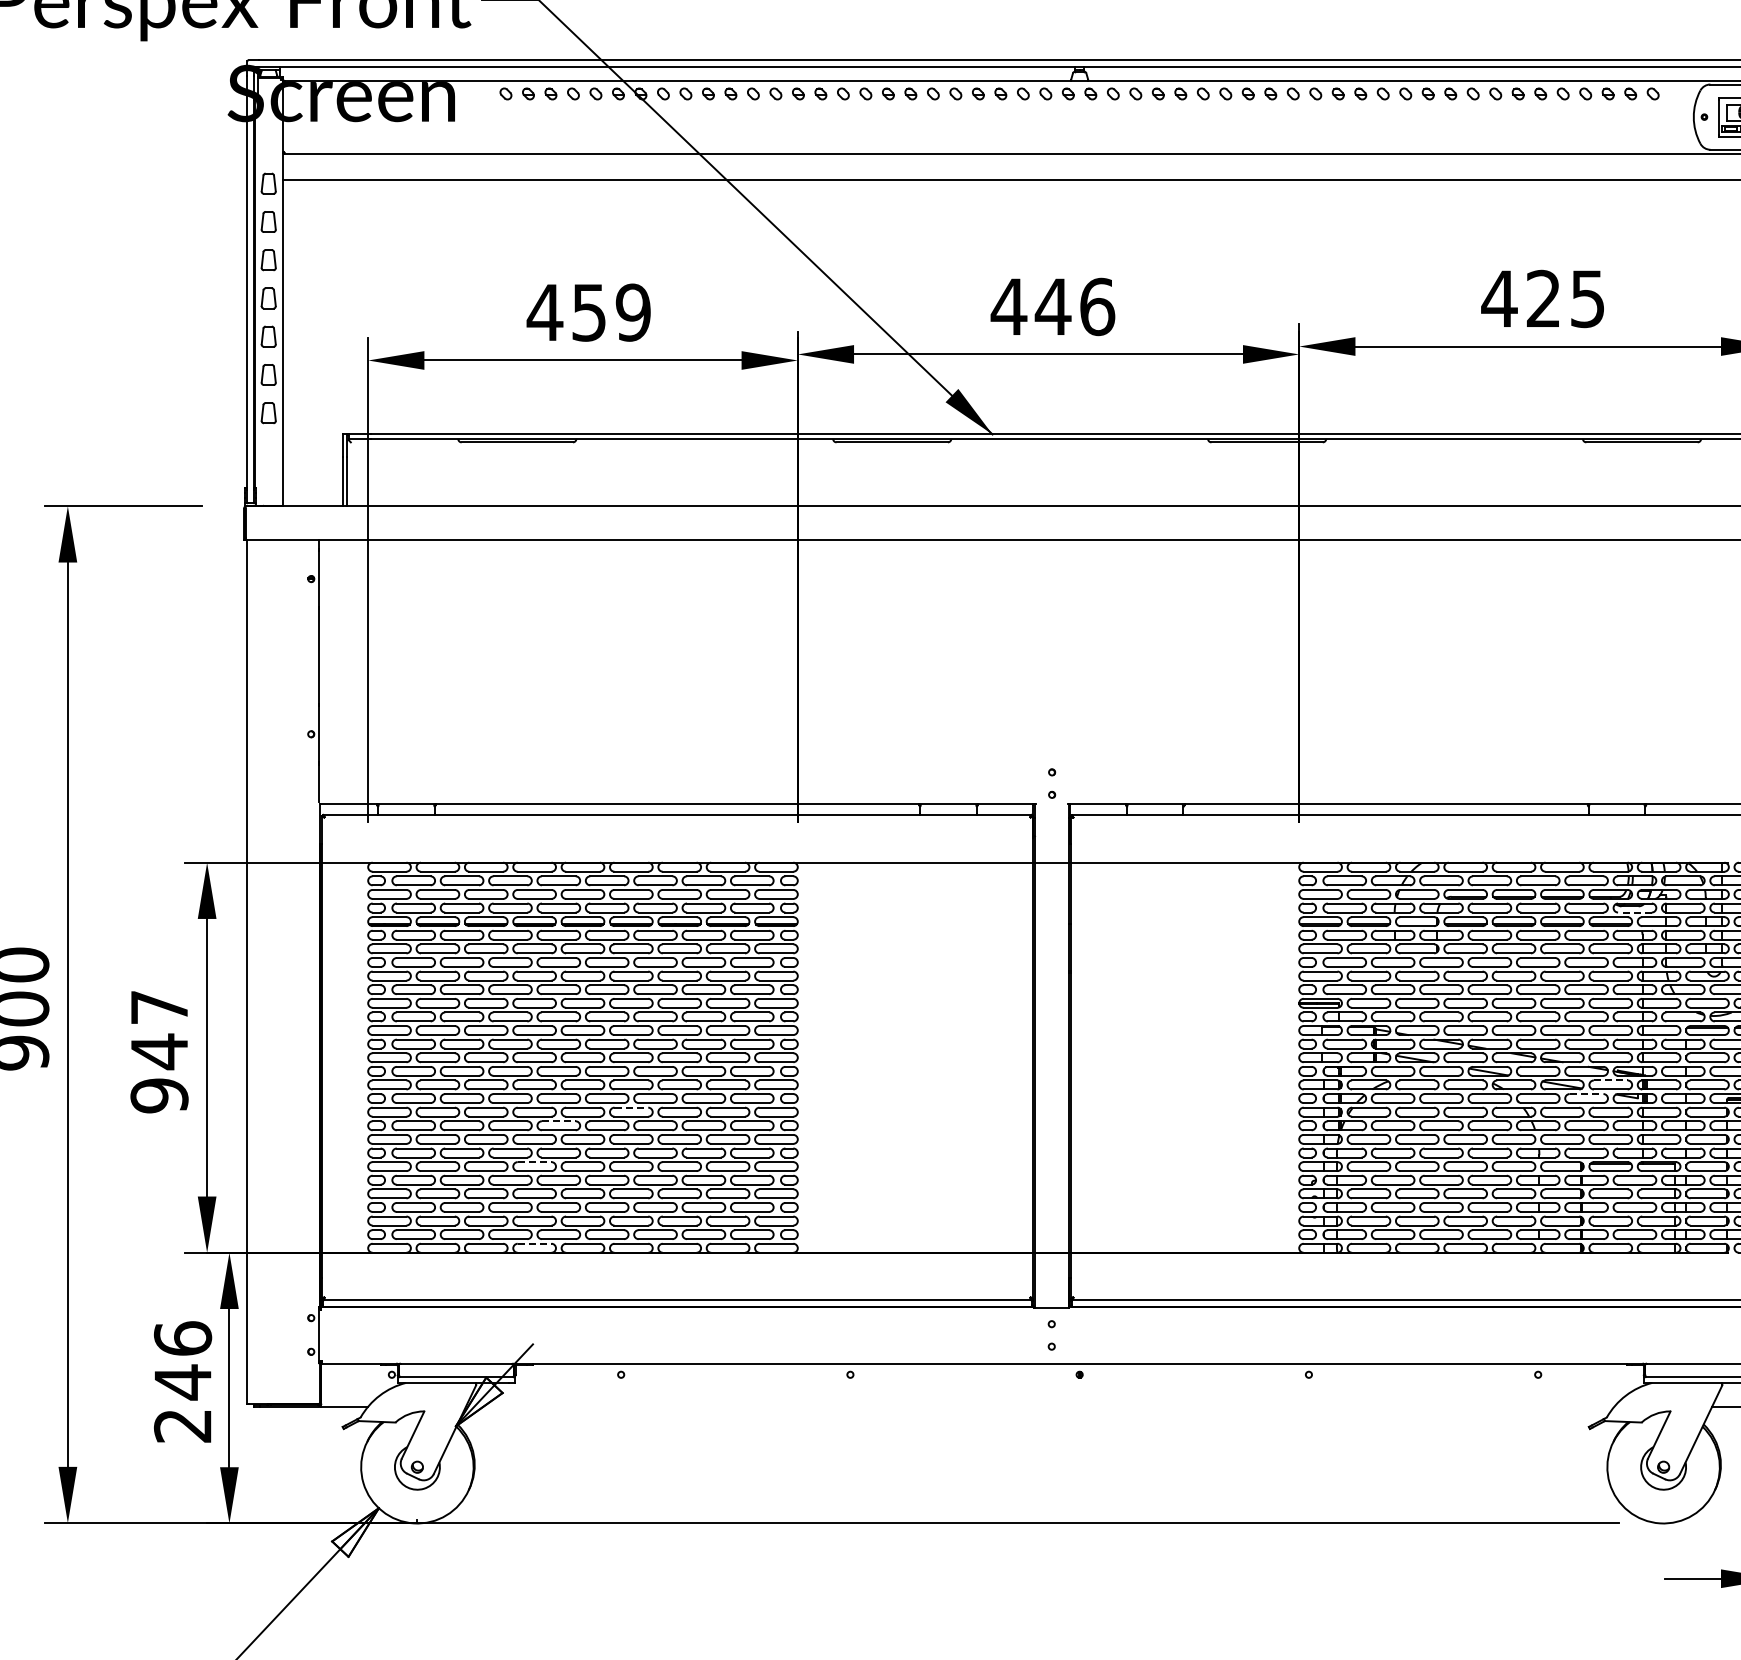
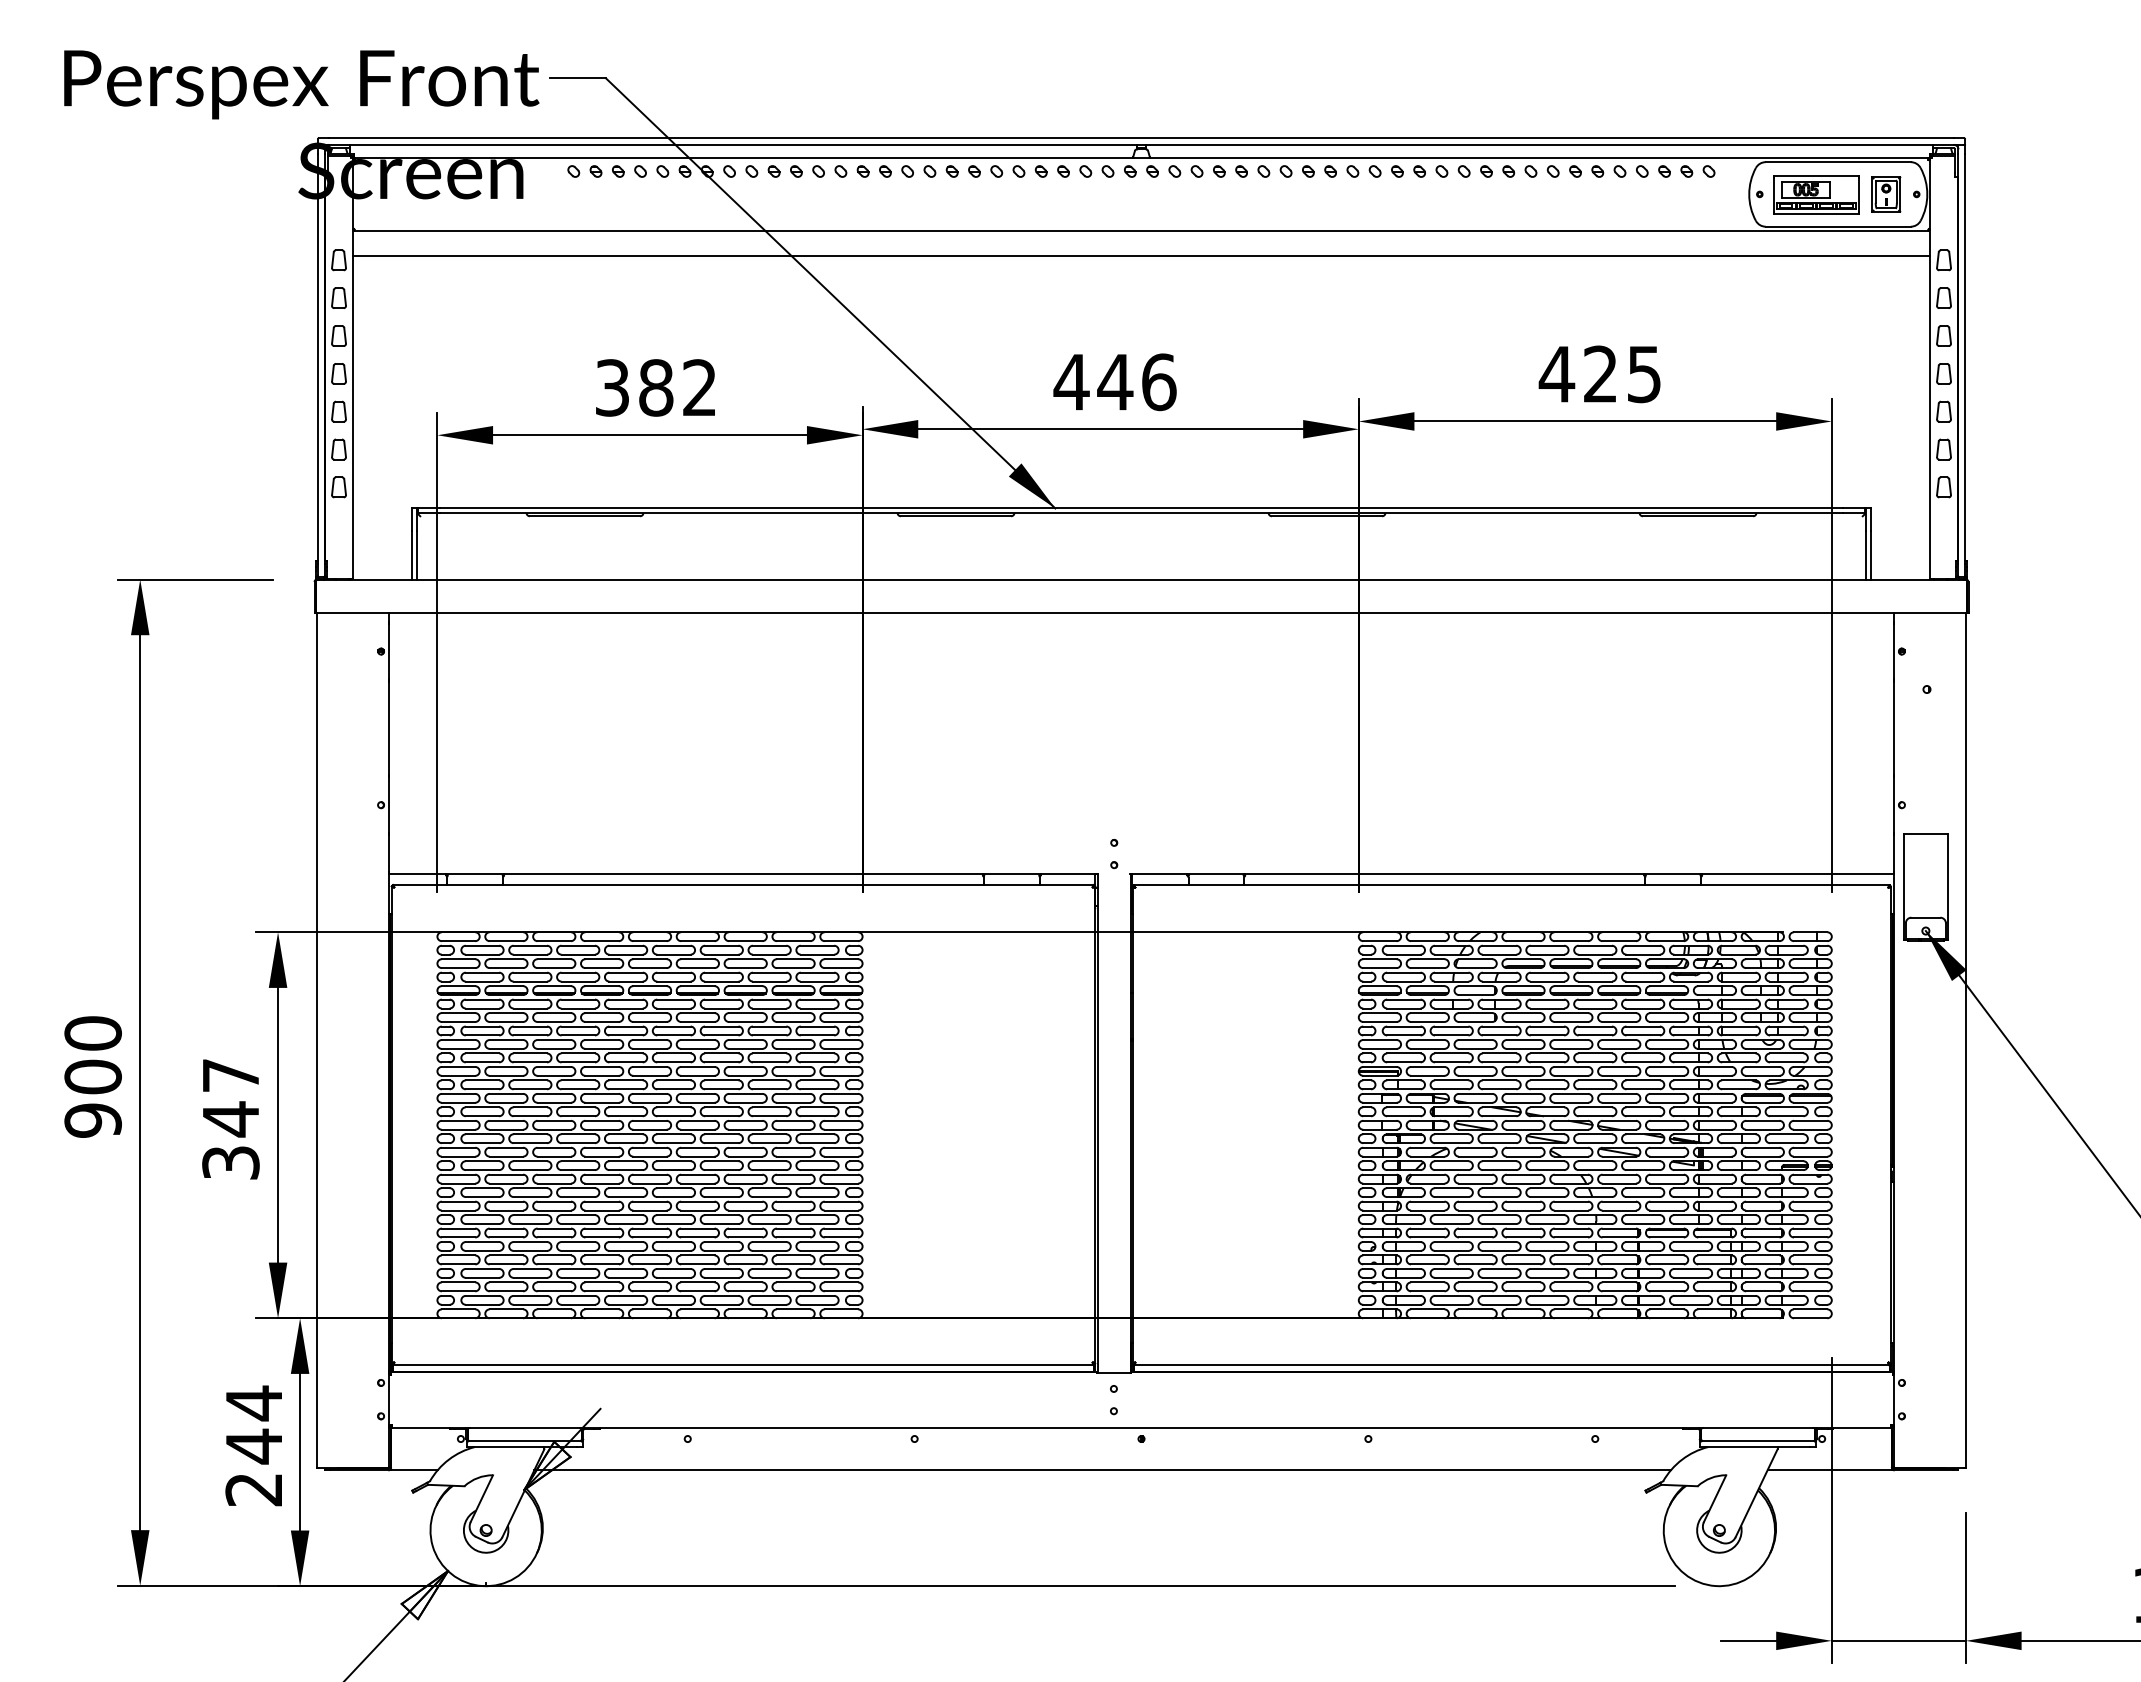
text: (588, 312) -> (655, 387), 459 -> 382
line: (1635, 912) -> (1691, 981), dashed -> solid
line: (1611, 1080) -> (1667, 1147), dashed -> solid
line: (1586, 1094) -> (1643, 1161), dashed -> solid
text: (159, 1095) -> (230, 1162), 947 -> 347
line: (630, 1107) -> (697, 1174), dashed -> solid
line: (559, 1121) -> (626, 1188), dashed -> solid
line: (534, 1162) -> (602, 1228), dashed -> solid
line: (534, 1243) -> (602, 1309), dashed -> solid
text: (182, 1338) -> (253, 1403), 246 -> 244
line: (1040, 1406) -> (1102, 1470), added

